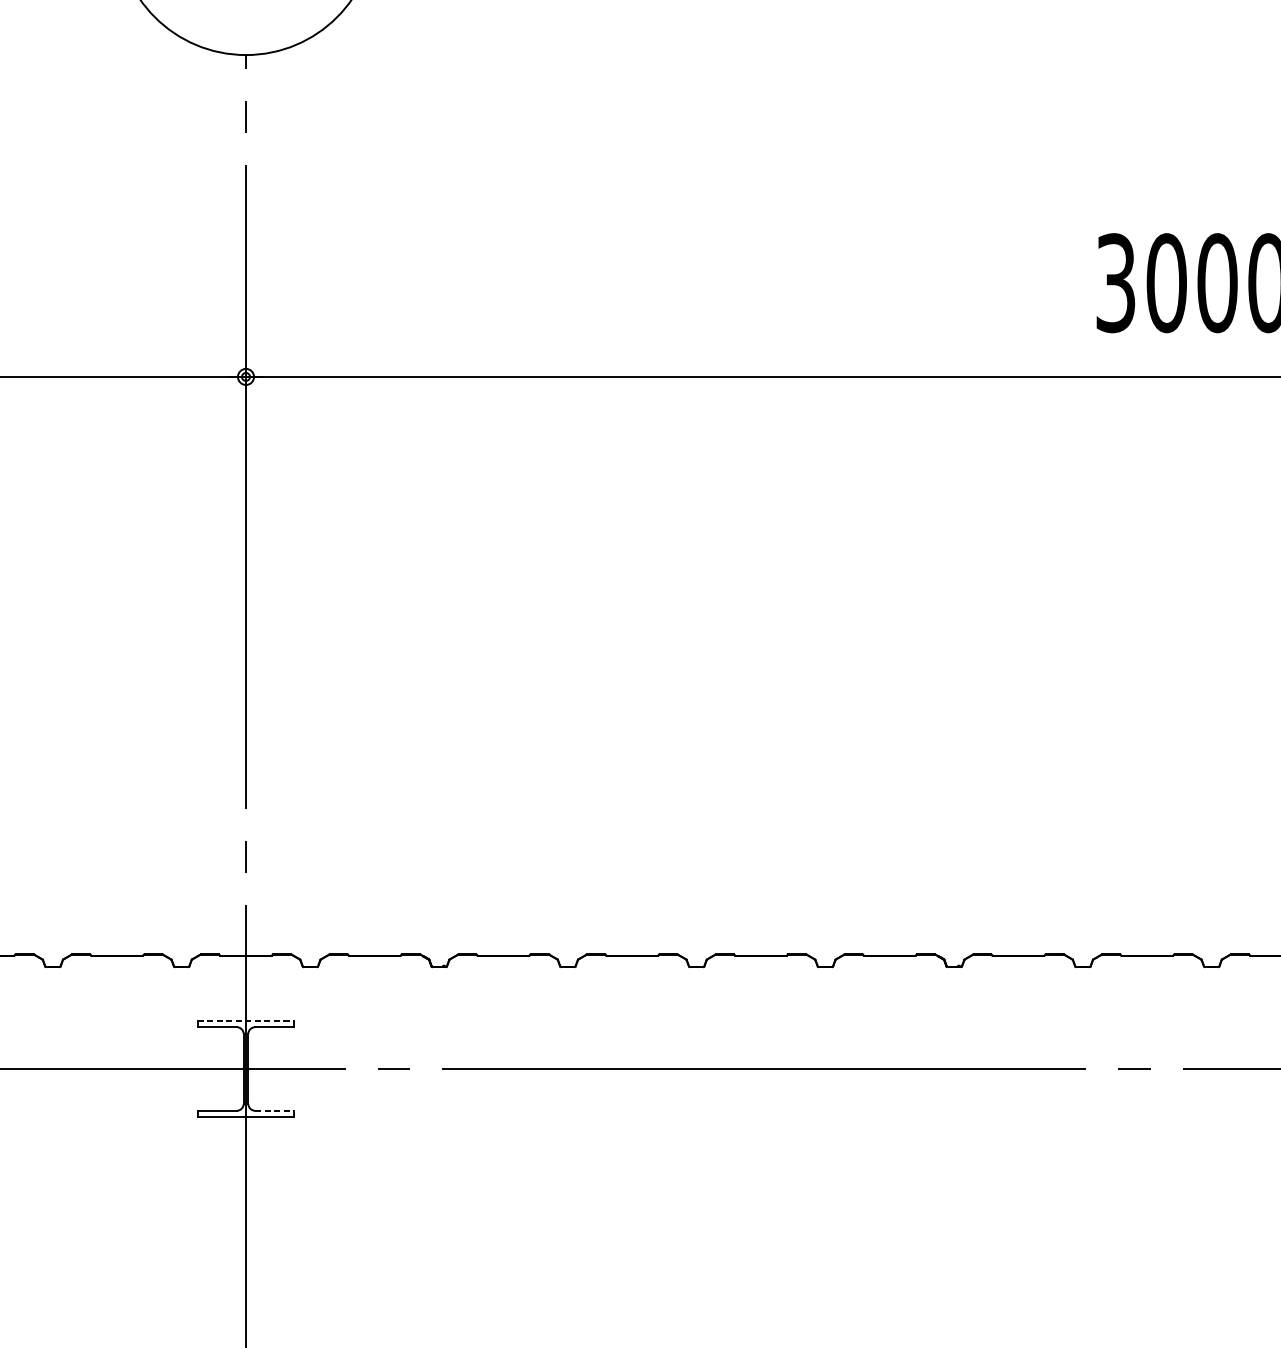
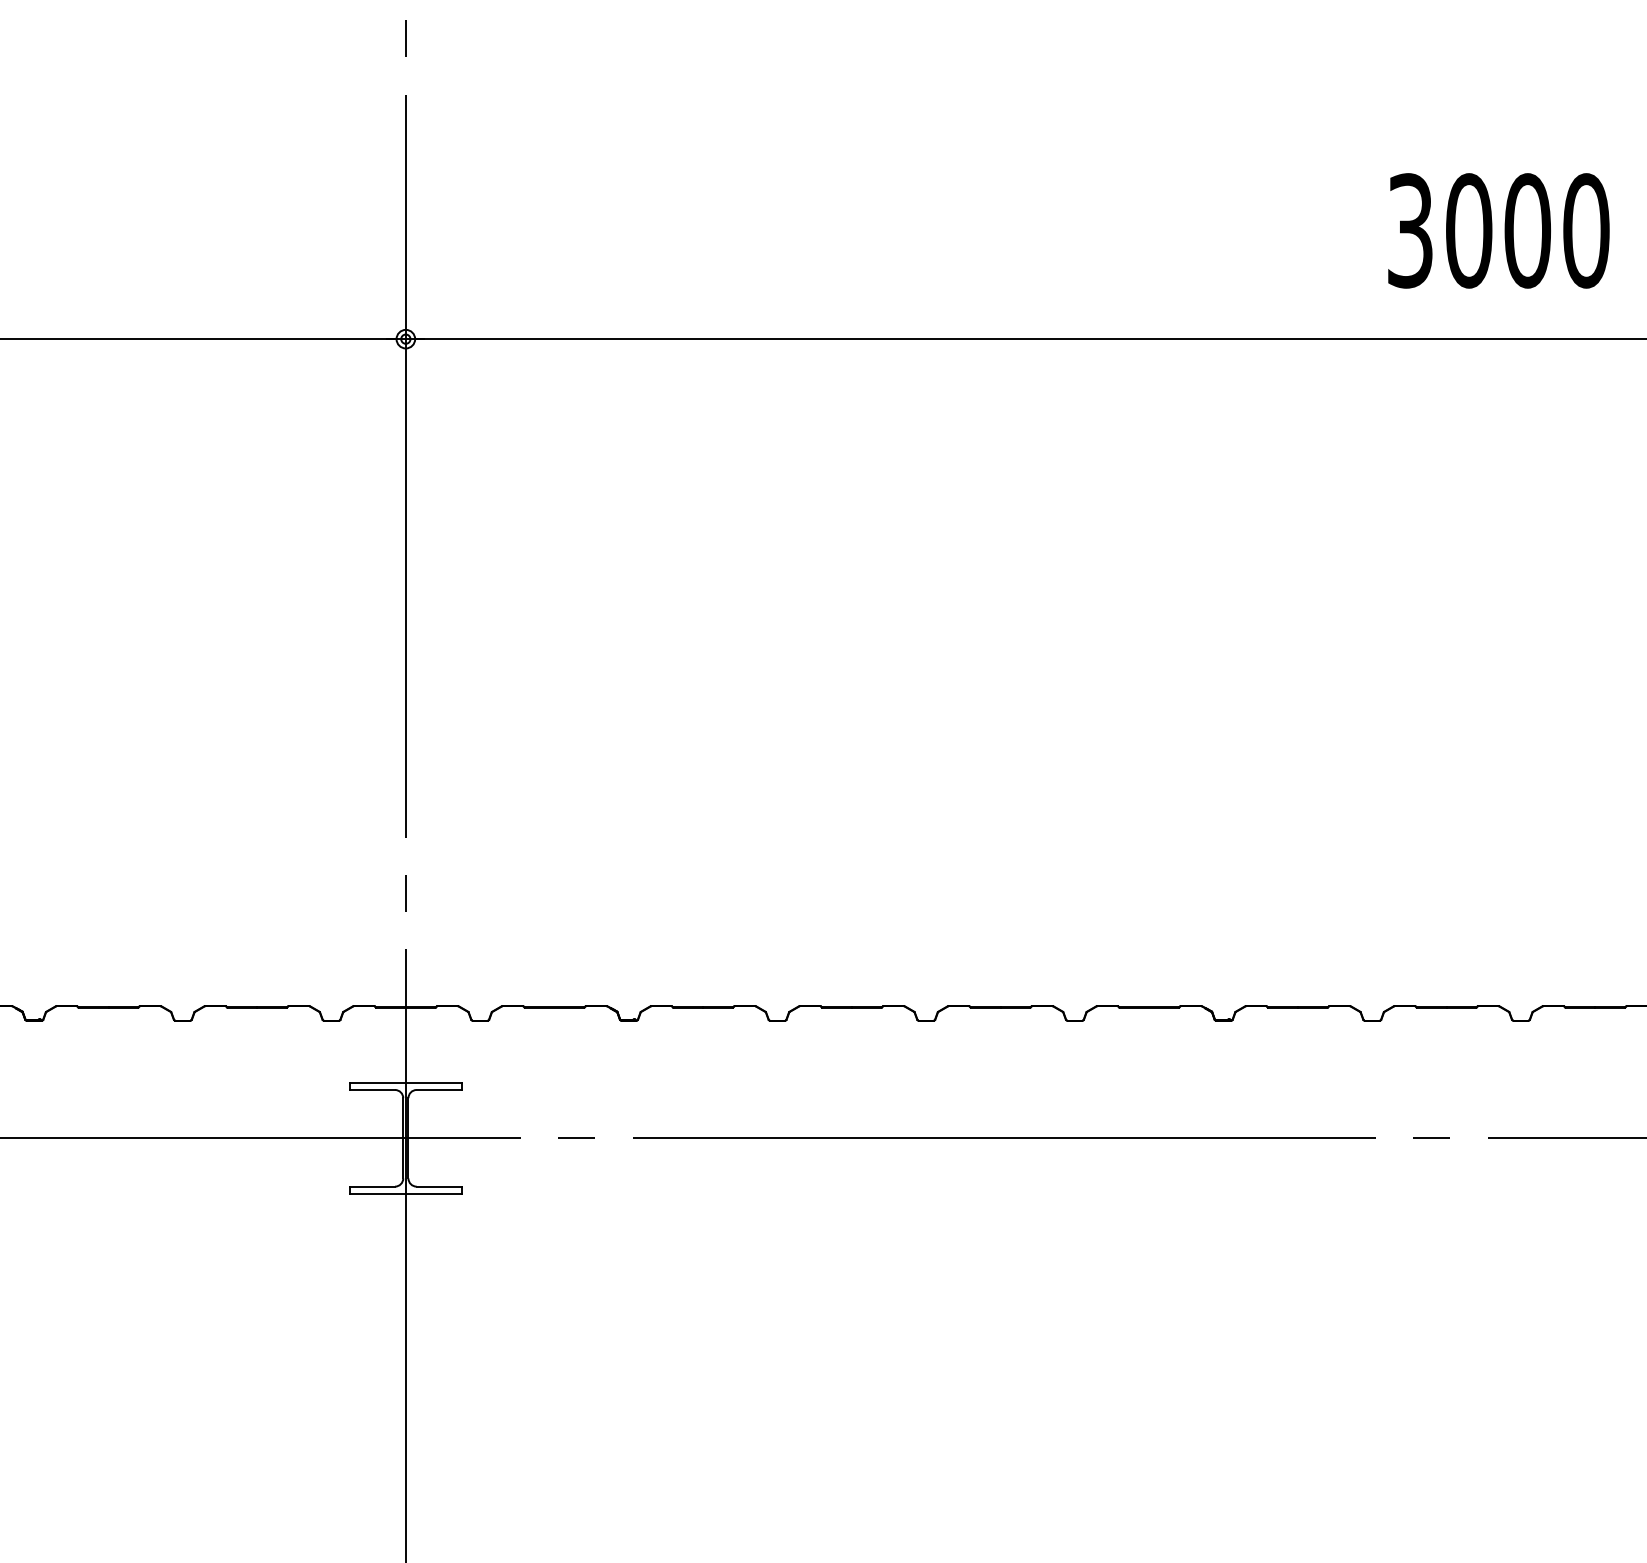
line: (245, 1020) -> (405, 1082), dashed -> solid
line: (275, 1110) -> (439, 1186), dashed -> solid

